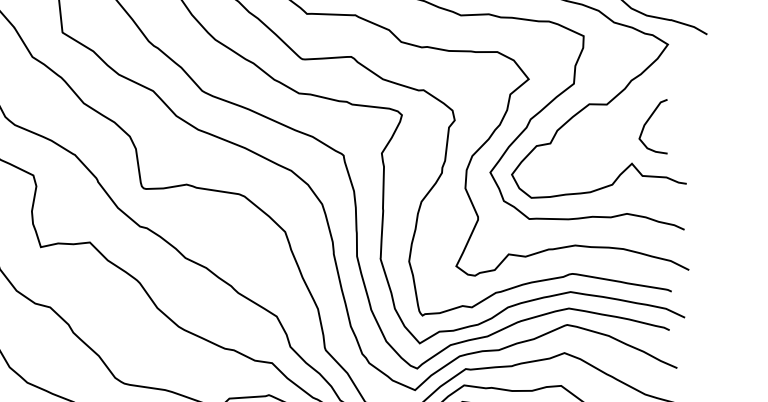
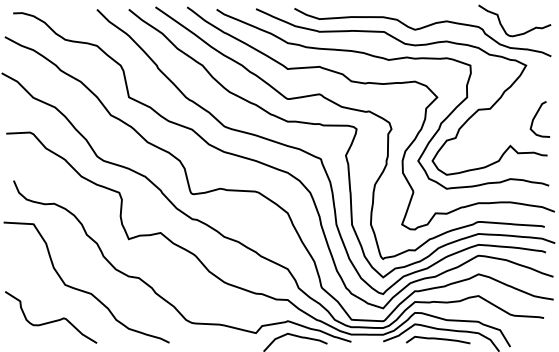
curve: (650, 120) -> (536, 116), moved

